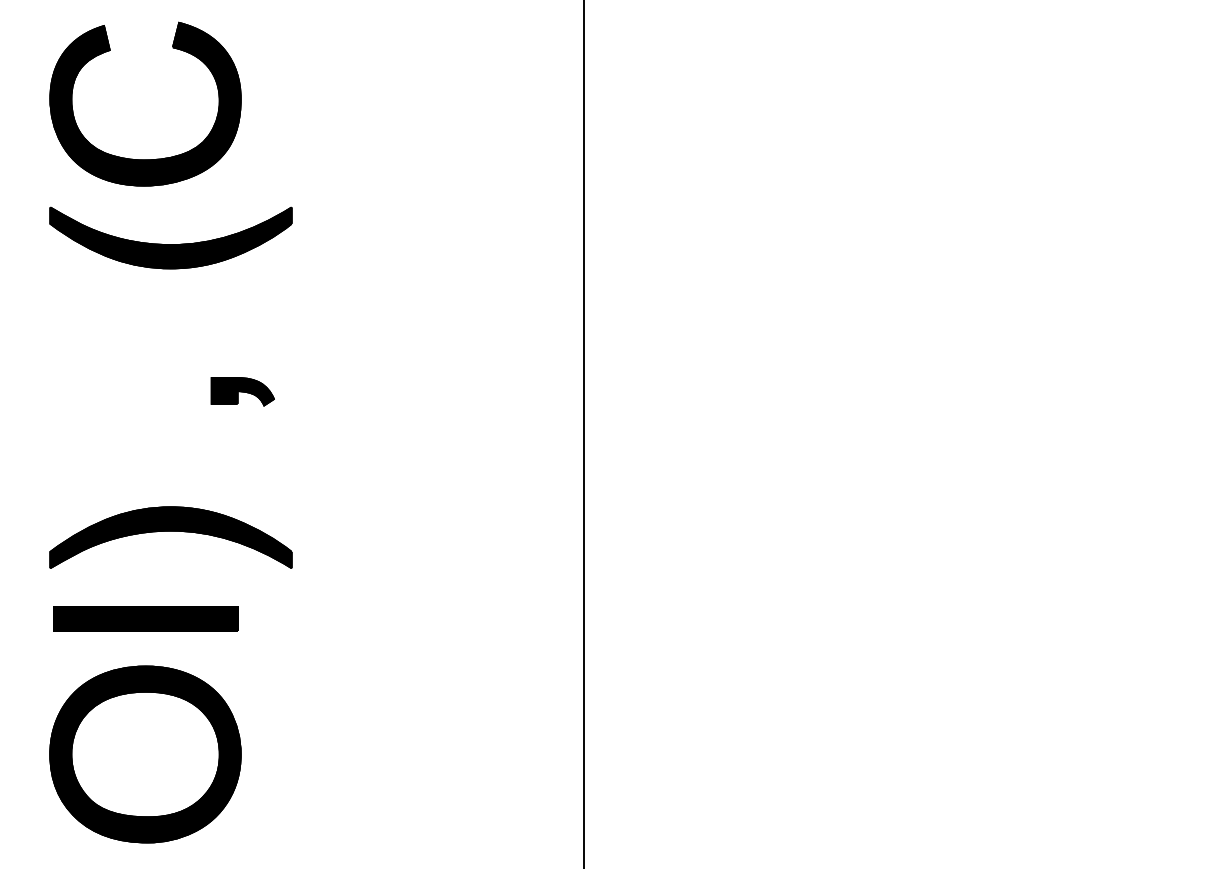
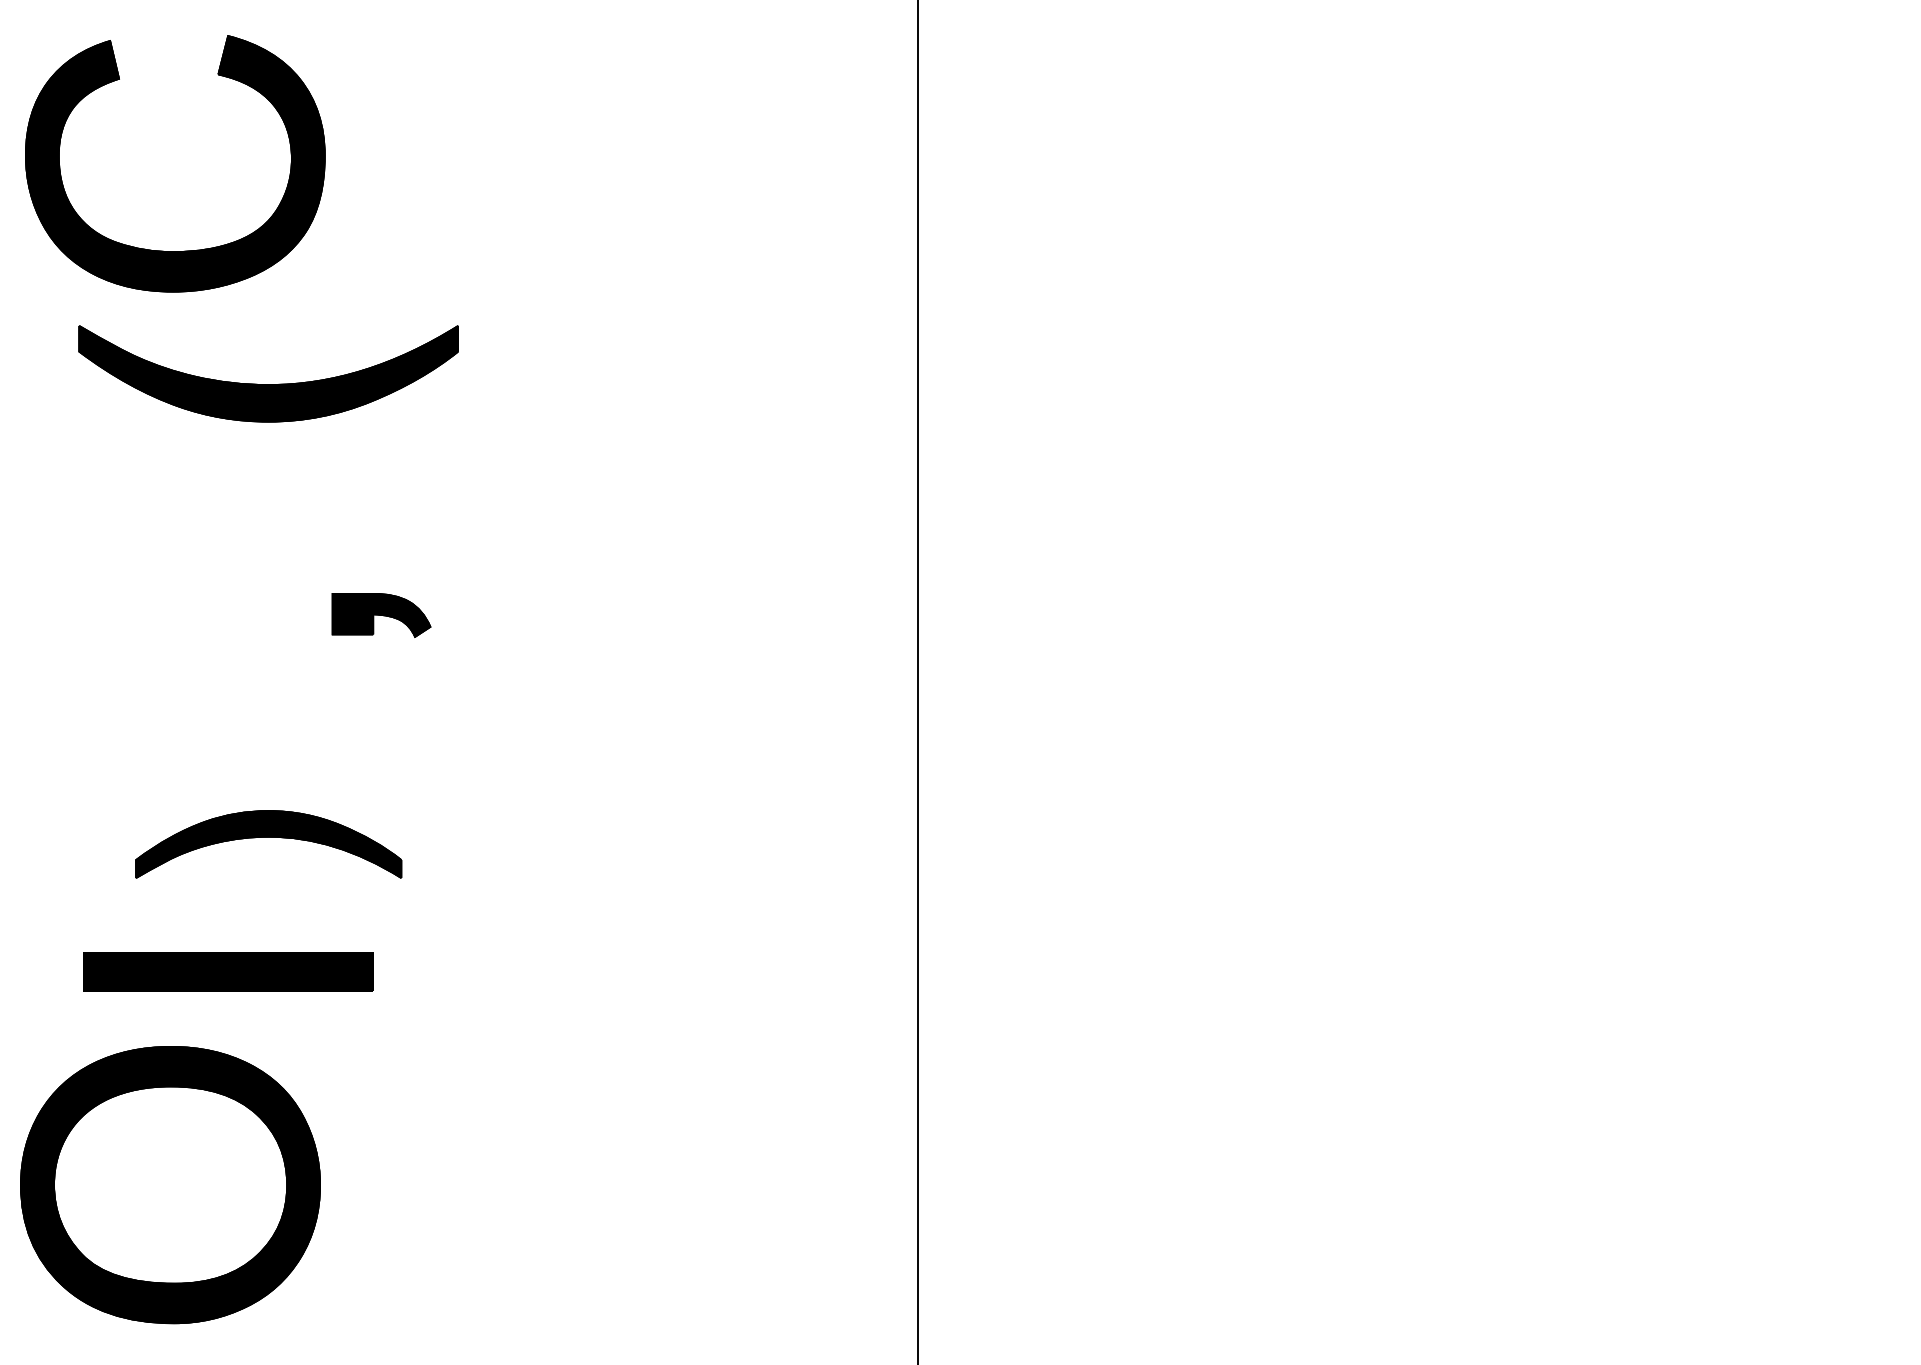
part: (145, 159) -> (175, 250), moved
part: (170, 537) -> (267, 844), size x0.7
part: (145, 754) -> (170, 1185), moved

